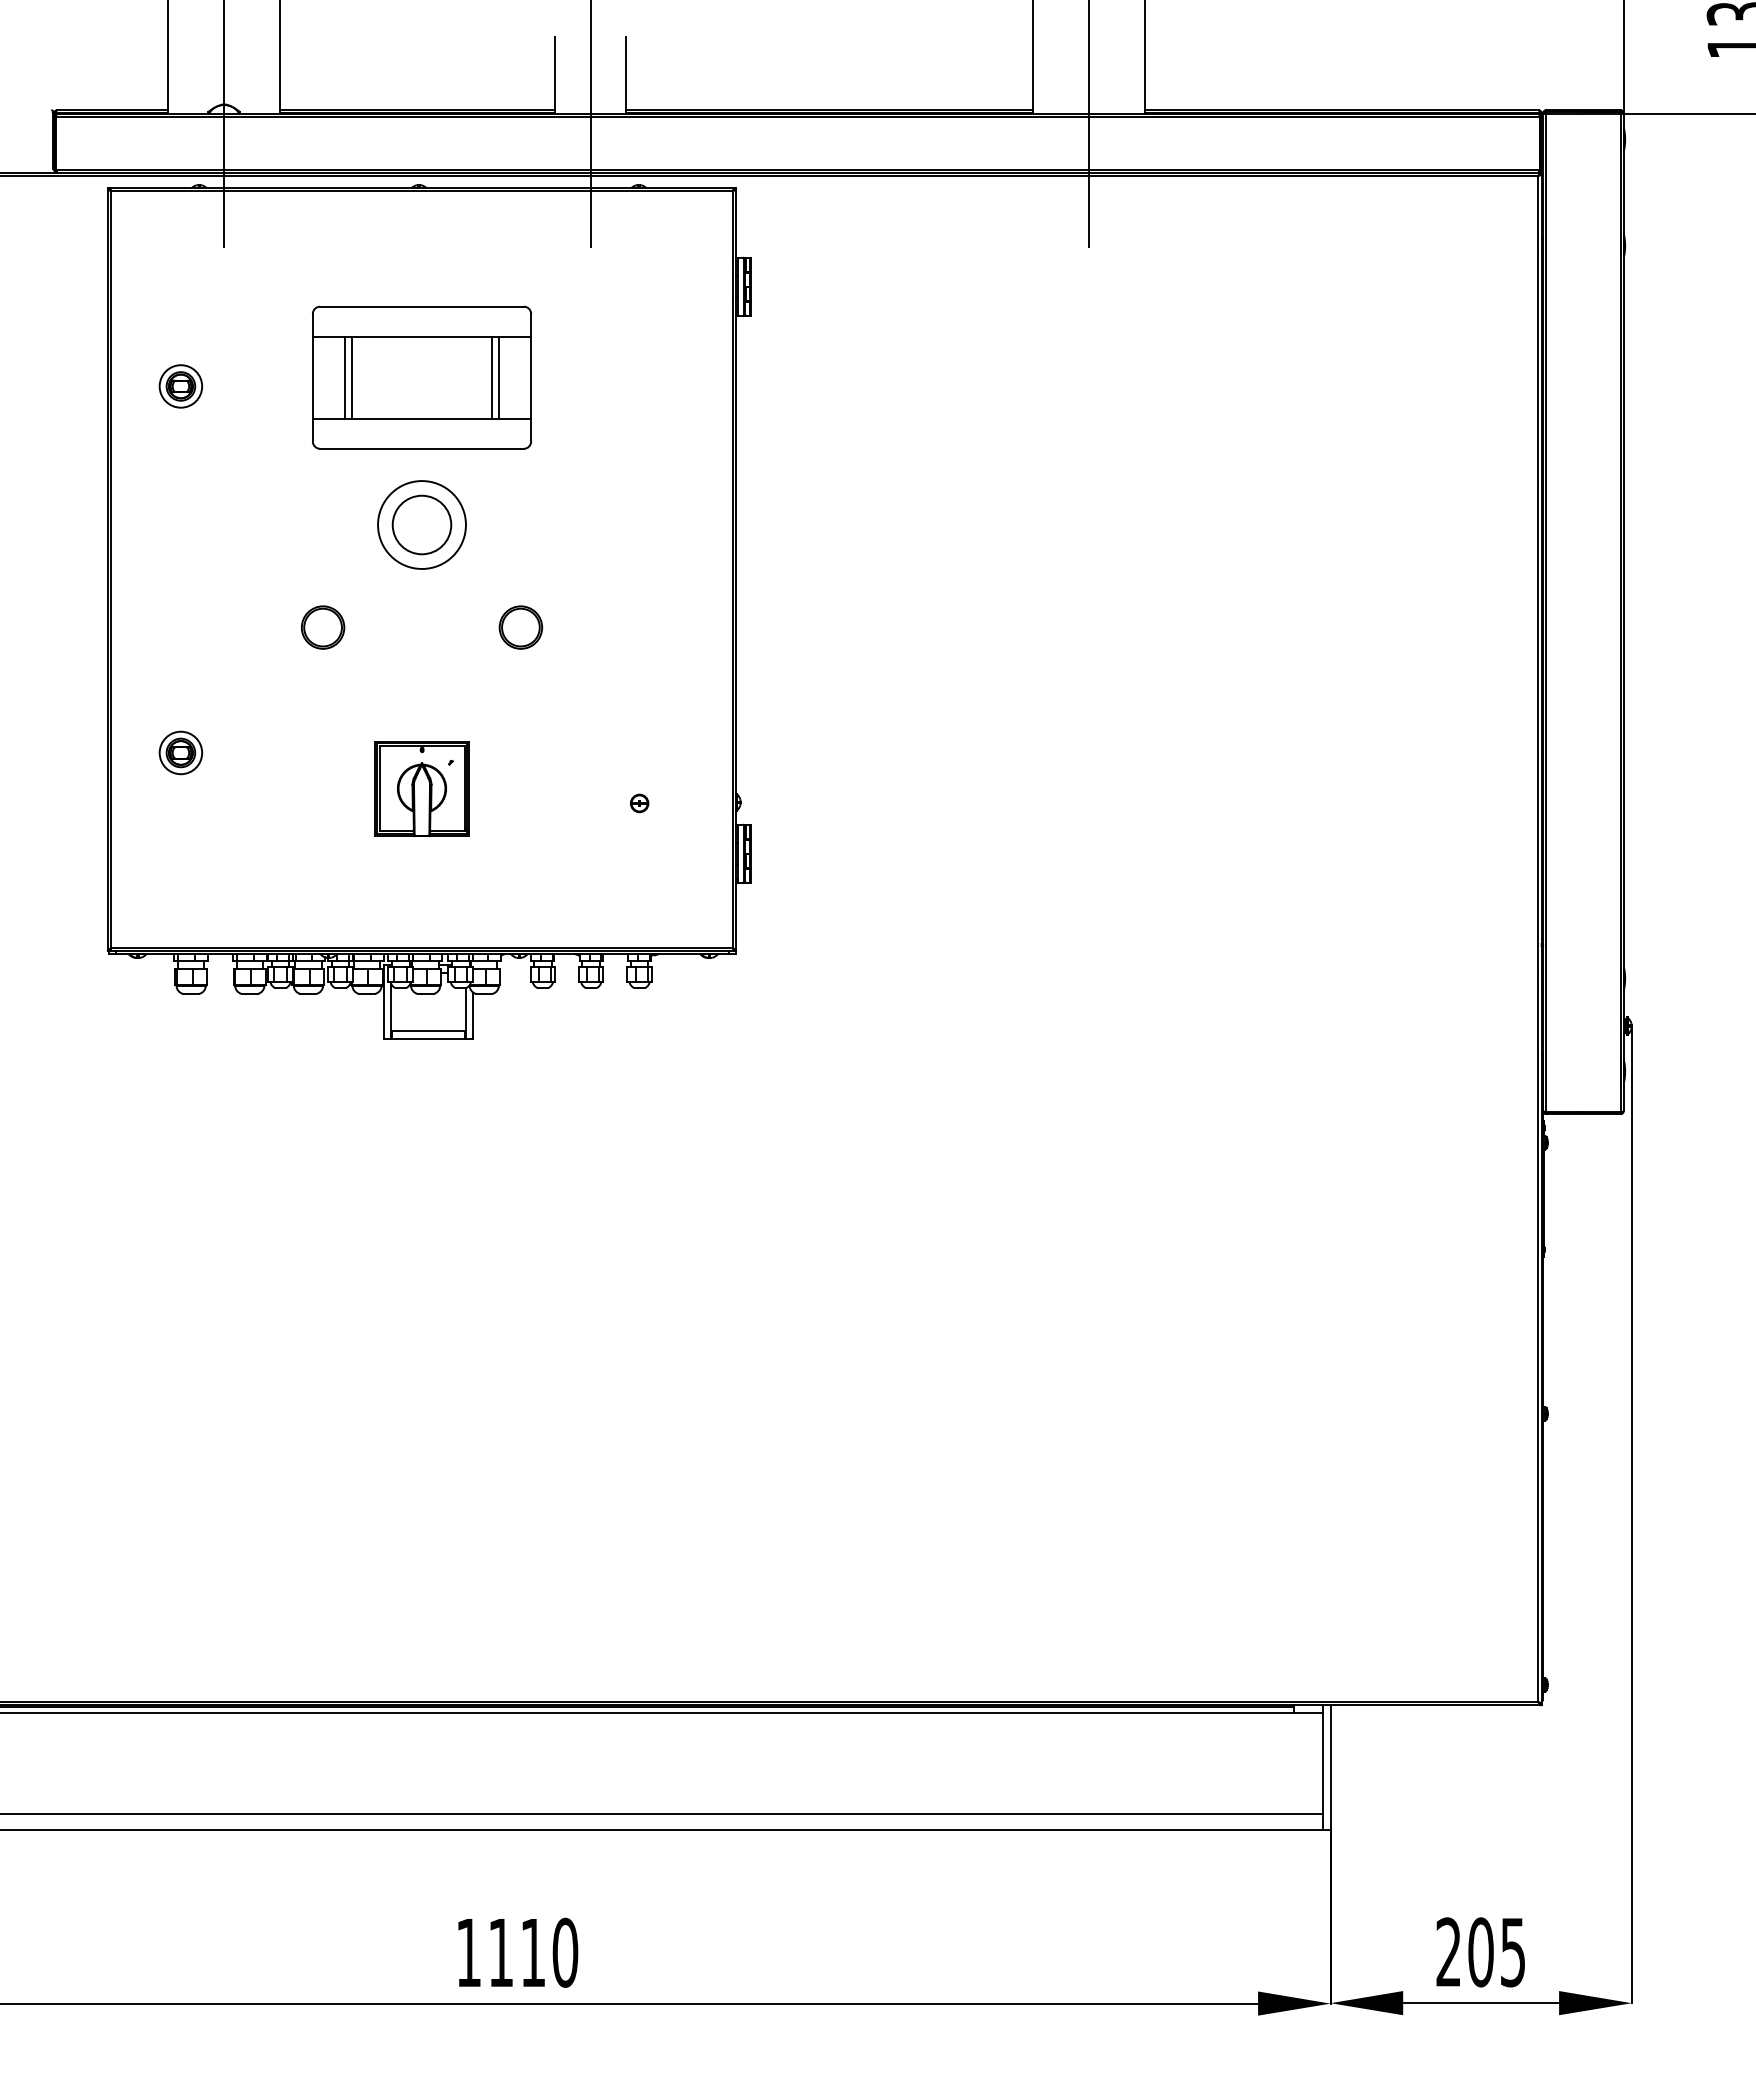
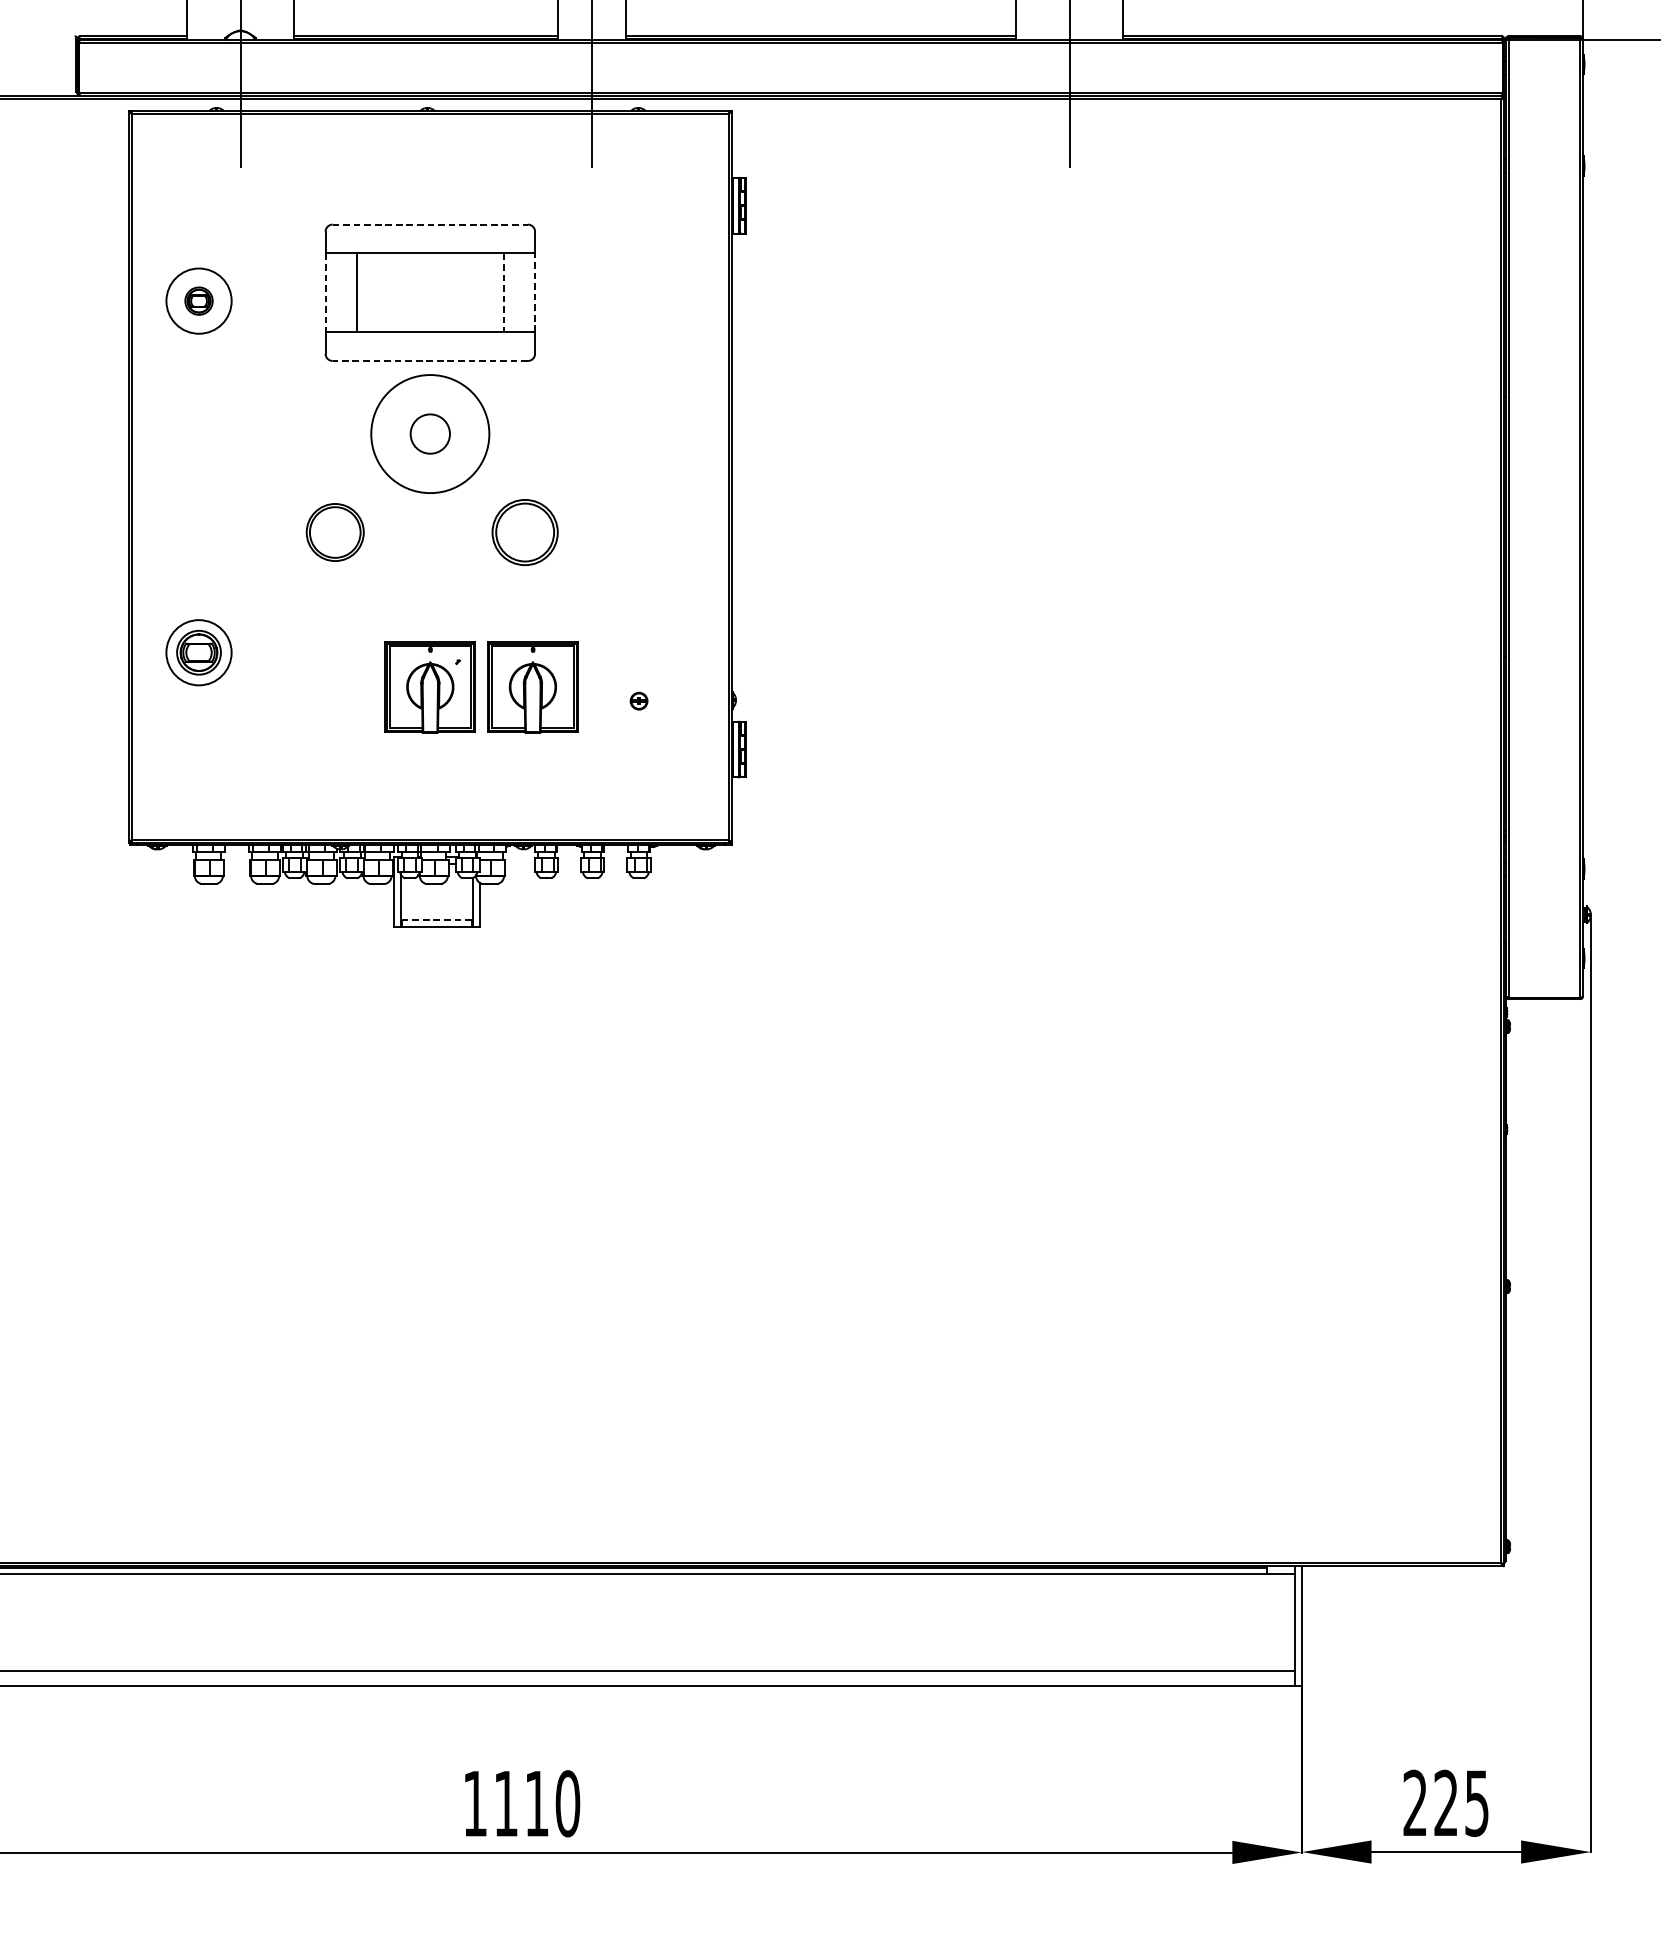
line: (422, 306) -> (430, 224), solid -> dashed
line: (352, 377) -> (363, 292), removed
line: (491, 377) -> (496, 292), removed
line: (531, 377) -> (535, 292), solid -> dashed
line: (312, 378) -> (325, 293), solid -> dashed
line: (498, 378) -> (503, 293), solid -> dashed
circle: (180, 386) -> (198, 301), size x1.6
line: (422, 448) -> (430, 360), solid -> dashed
circle: (421, 524) -> (429, 433), size x0.7
circle: (421, 524) -> (429, 433), size x1.4
part: (323, 627) -> (335, 532), size x1.4
part: (520, 627) -> (524, 532), size x1.6
part: (180, 752) -> (198, 652), size x1.6
part: (528, 789) -> (532, 687), added
line: (428, 1031) -> (436, 919), solid -> dashed
text: (1480, 1952) -> (1445, 1803), 205 -> 225

